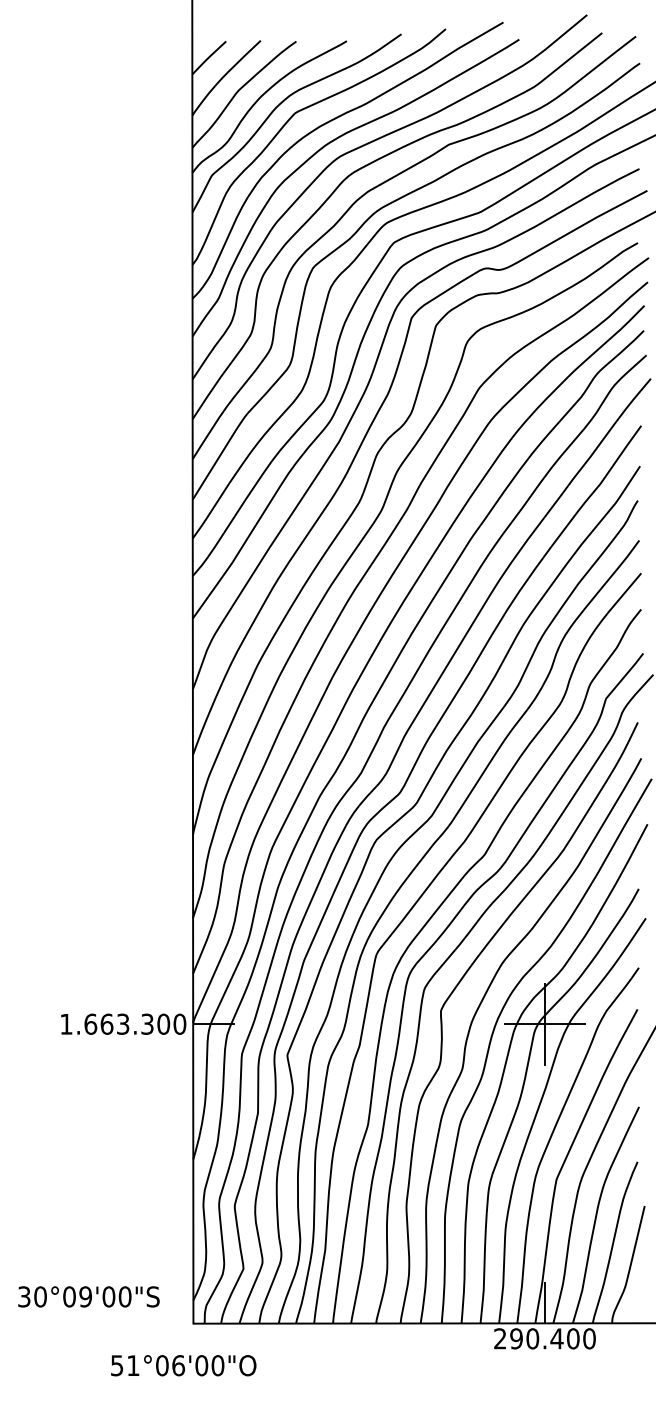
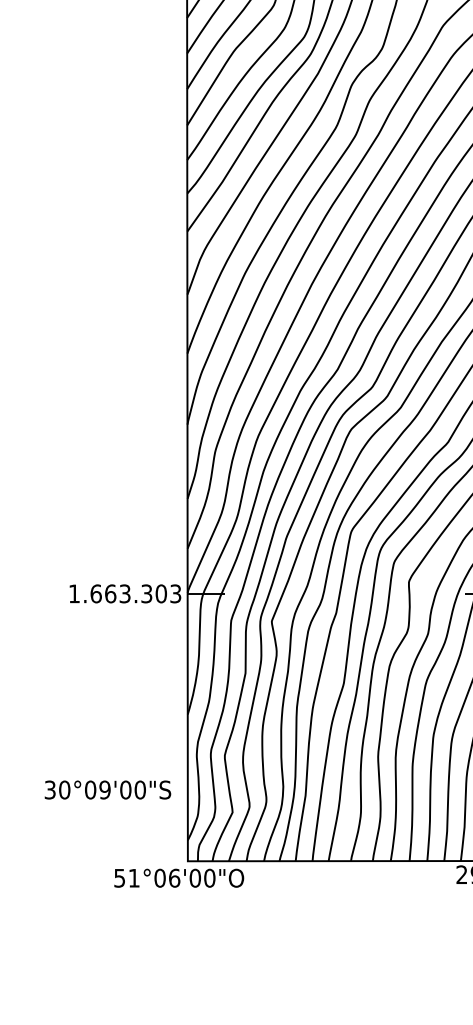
text: (179, 1023) -> (175, 593), 1.663.300 -> 1.663.303
text: (88, 1296) -> (107, 789), moved
text: (183, 1365) -> (179, 878), moved

